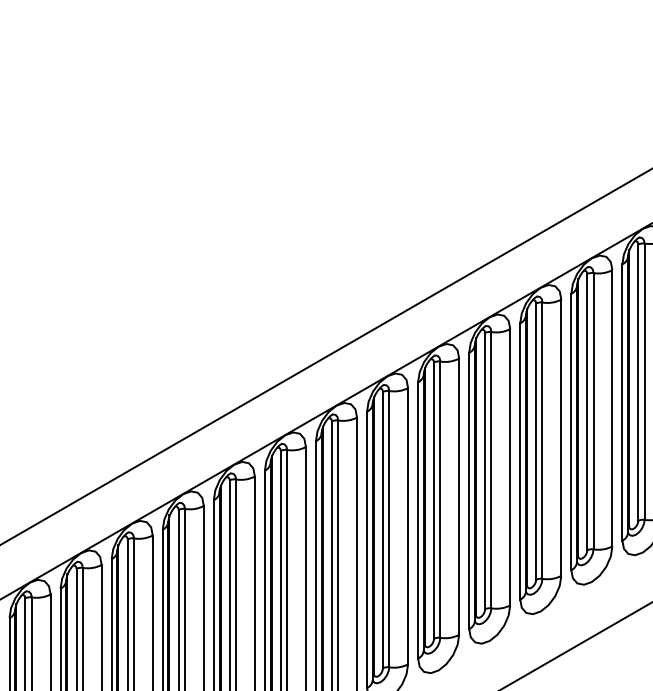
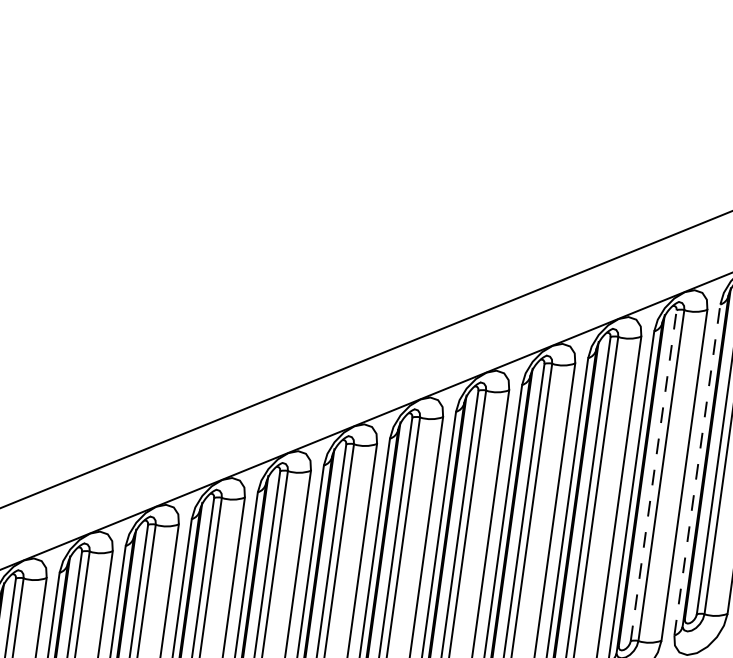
line: (622, 402) -> (697, 470), solid -> dashed
line: (587, 411) -> (654, 474), solid -> dashed

